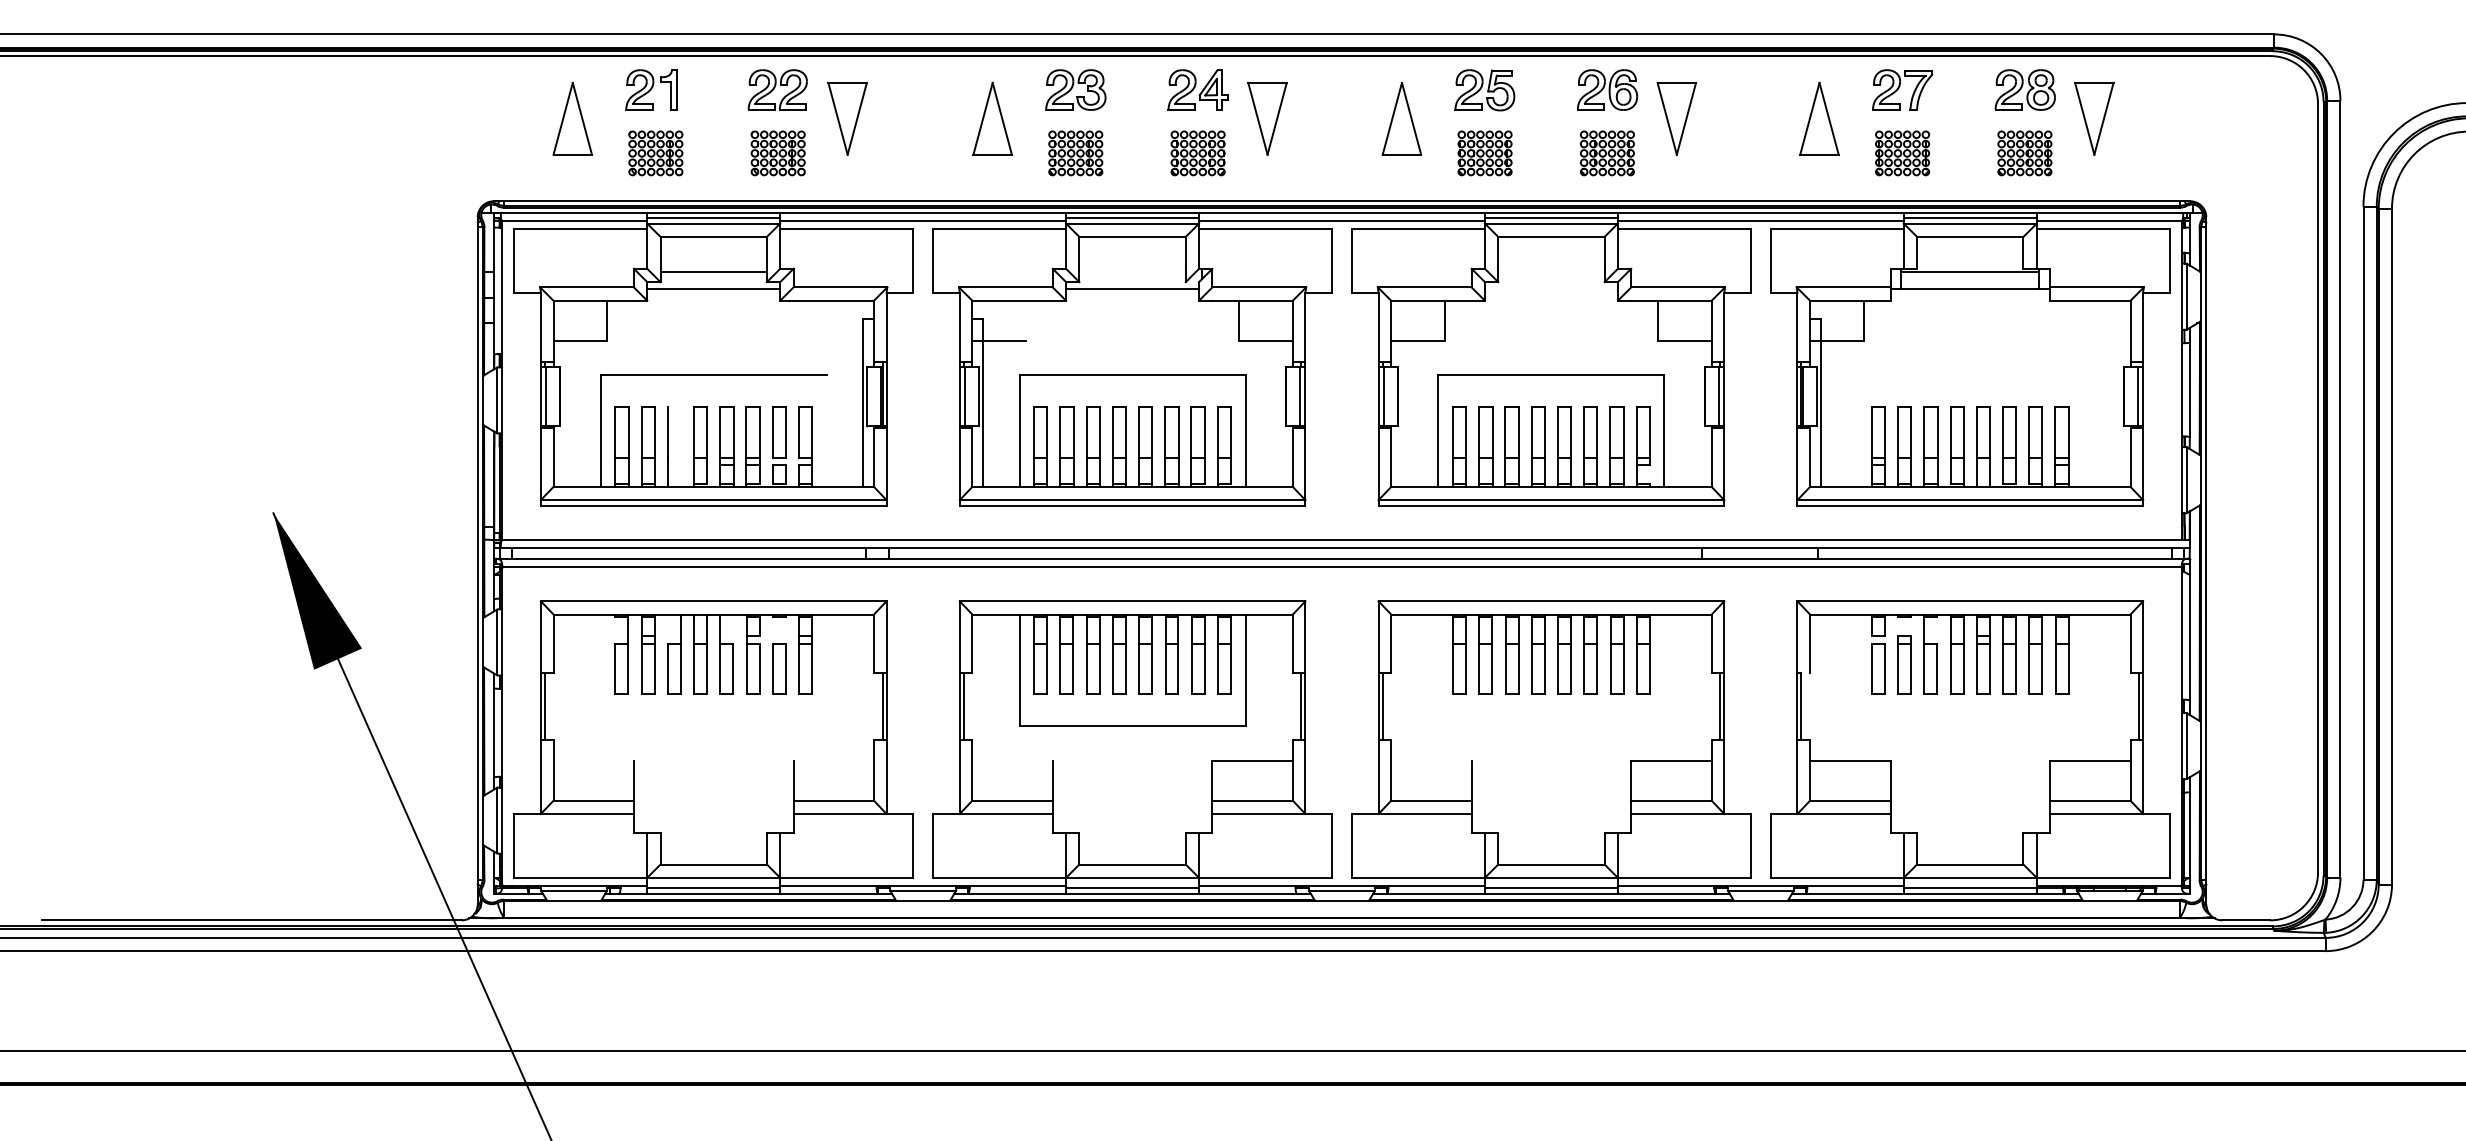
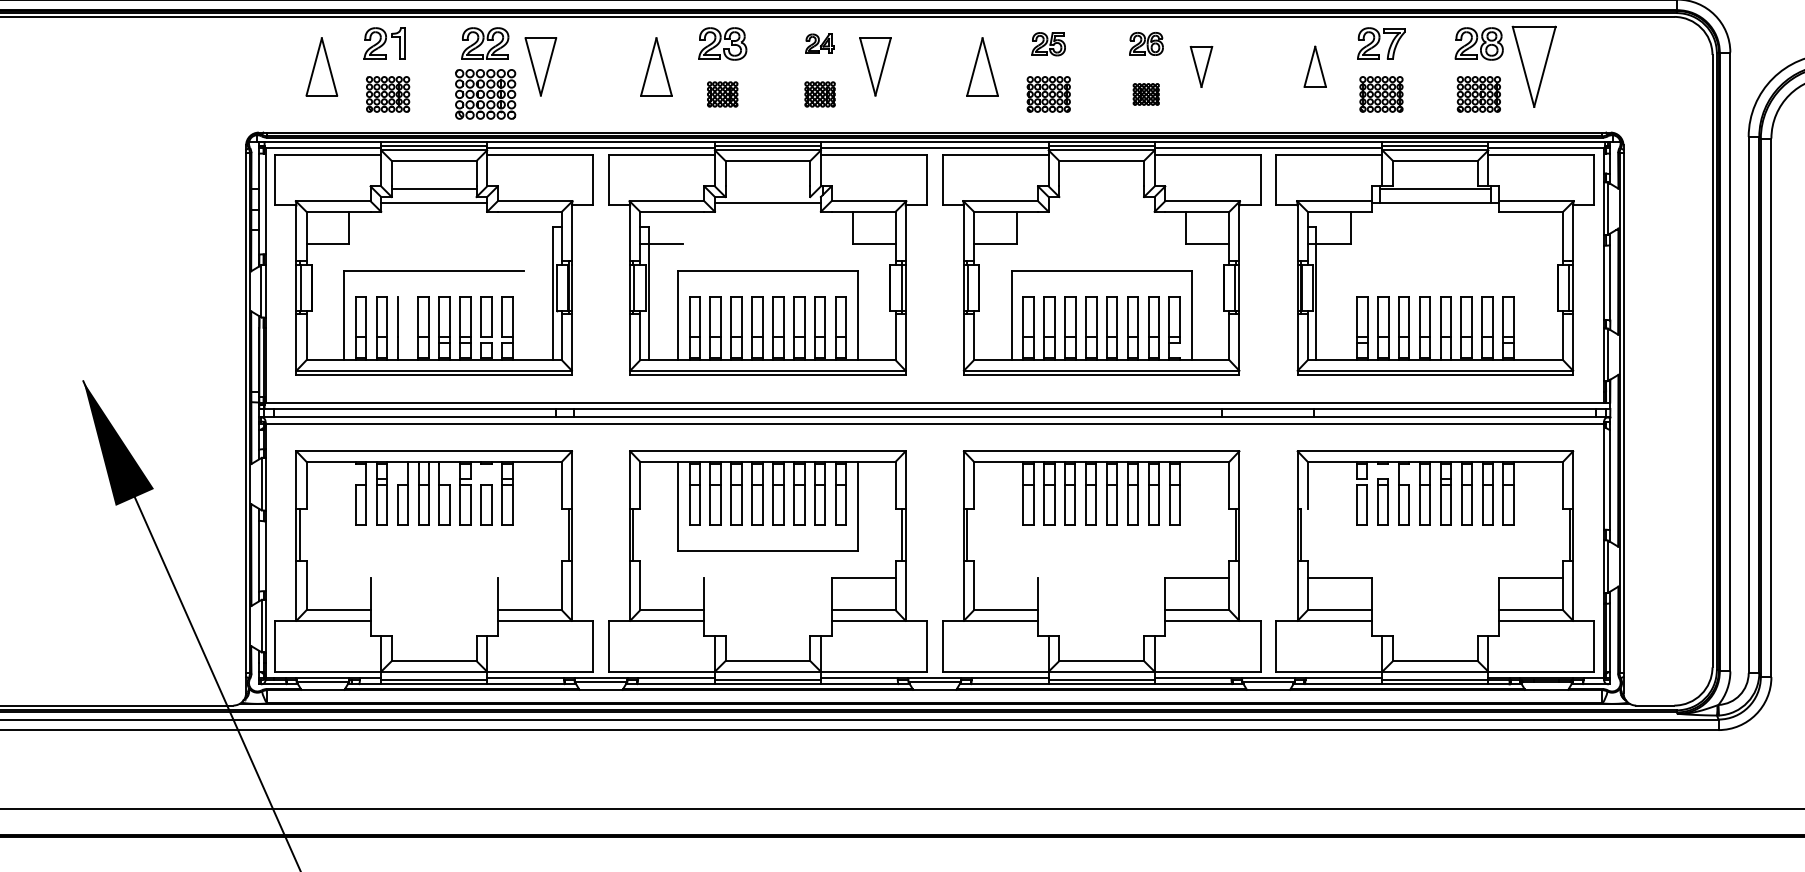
part: (1197, 89) -> (819, 43), size x0.6
part: (1607, 89) -> (1146, 43), size x0.7
part: (1484, 90) -> (1048, 44), size x0.7
part: (1676, 118) -> (1201, 66), size x0.7
part: (1819, 118) -> (1315, 66), size x0.7
part: (2094, 118) -> (1534, 66), size x1.4
part: (777, 153) -> (485, 94), size x1.4
part: (1075, 153) -> (722, 94), size x0.7
part: (1197, 153) -> (819, 94), size x0.7
part: (1607, 153) -> (1146, 94), size x0.6

